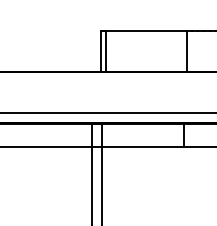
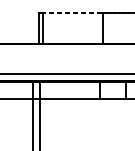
line: (146, 30) -> (72, 13), solid -> dashed

